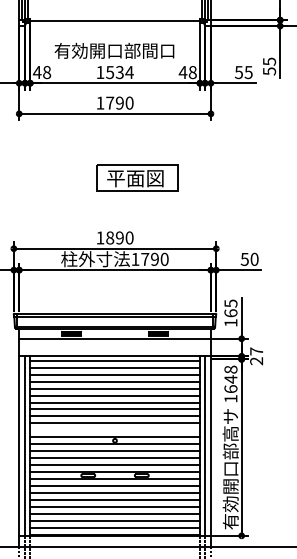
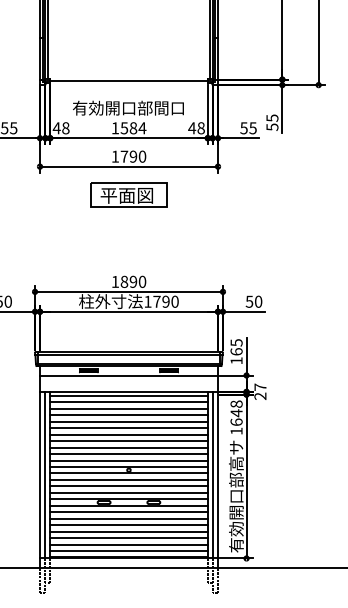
text: (119, 72) -> (133, 128), 1534 -> 1584
part: (137, 177) -> (128, 194), moved
line: (114, 430) -> (128, 460), added

